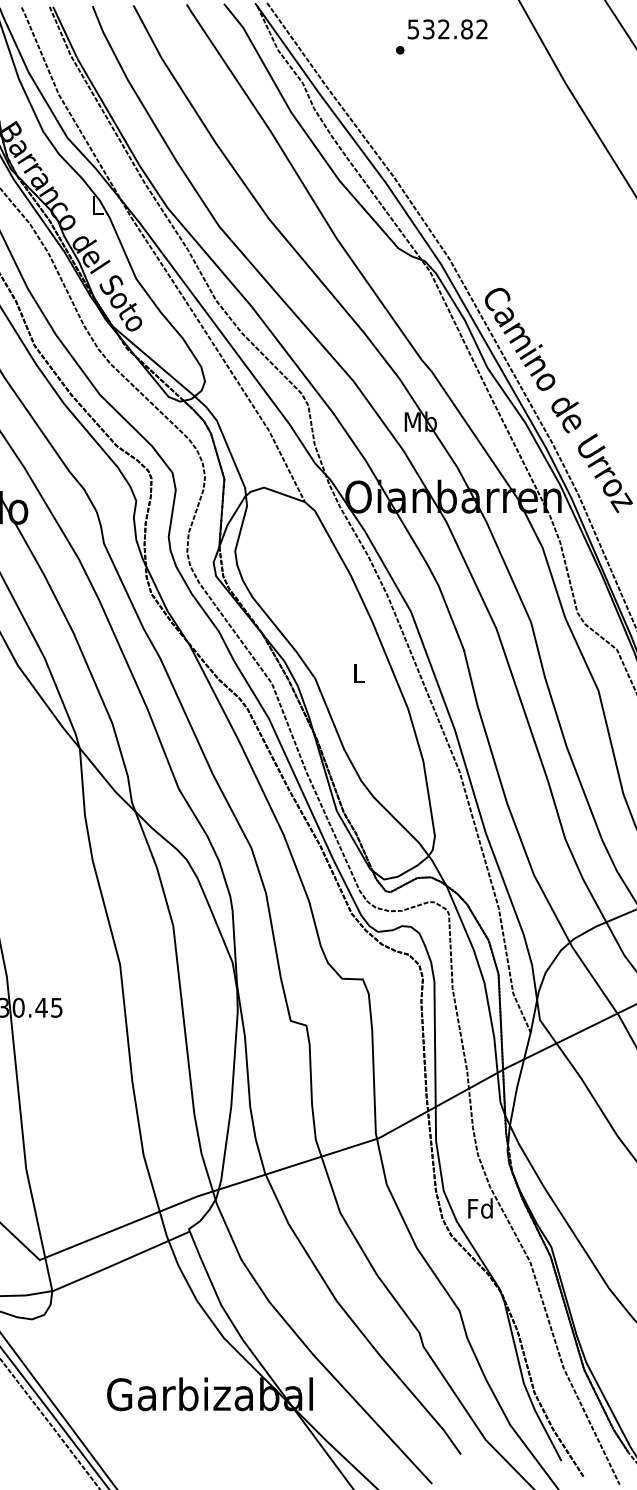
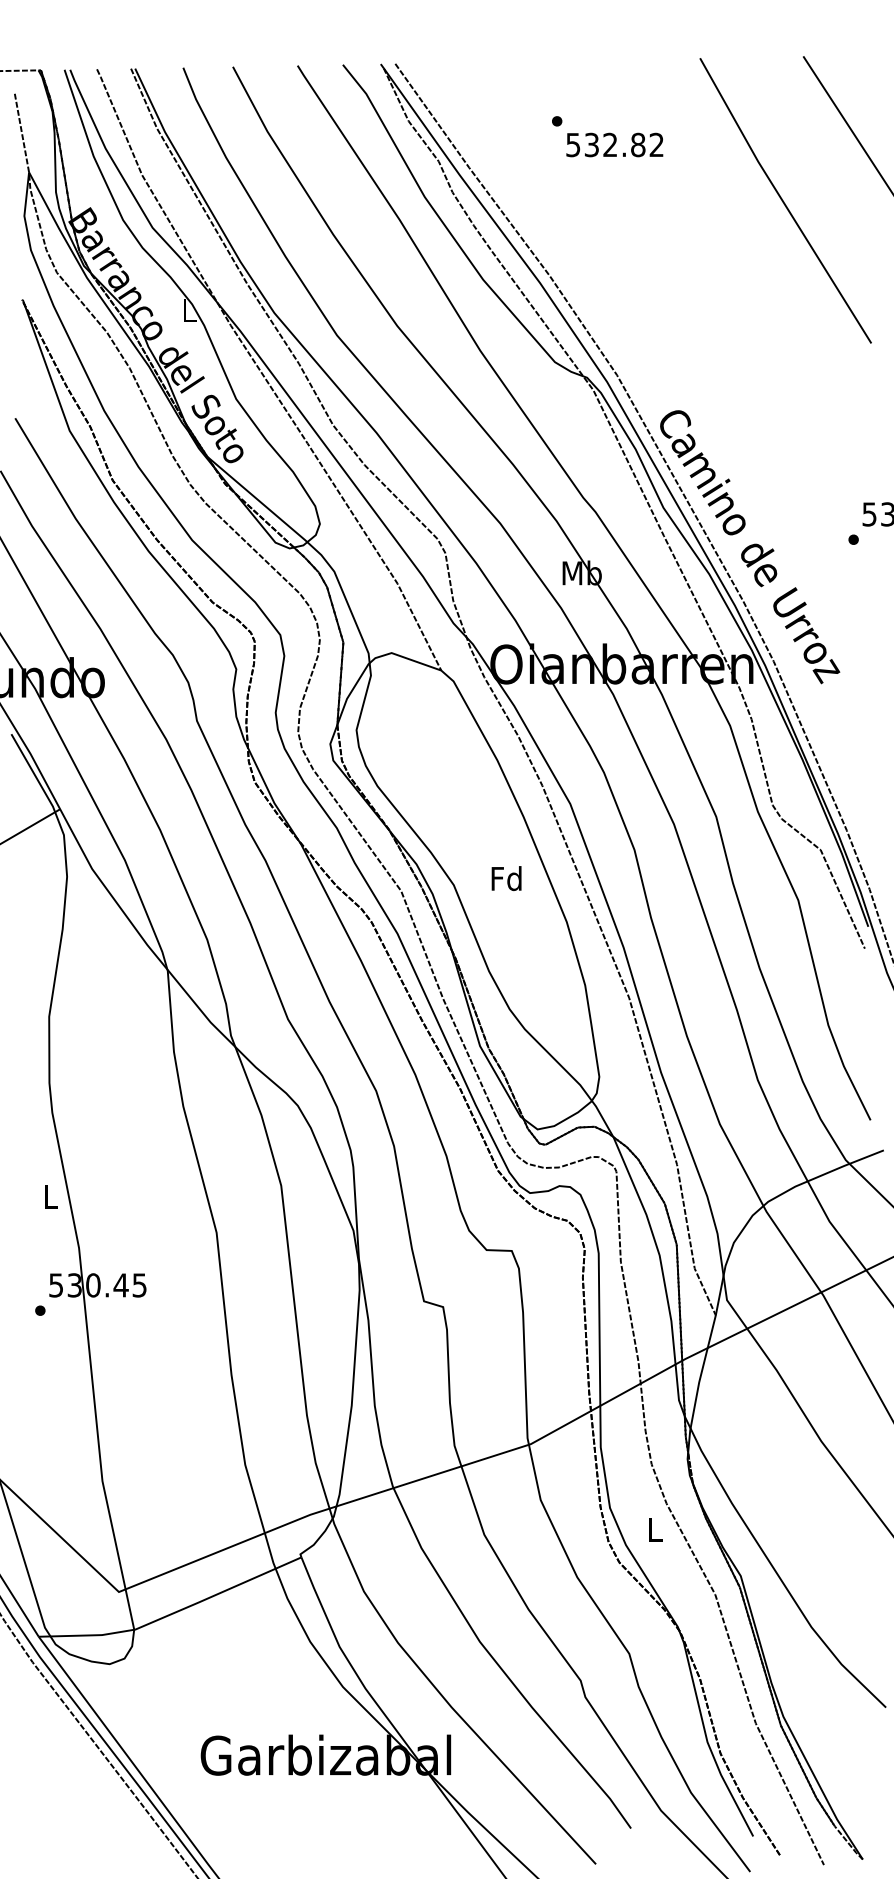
text: (447, 29) -> (614, 144), moved
text: (358, 673) -> (506, 878), L -> Fd
text: (480, 1207) -> (654, 1528), Fd -> L

